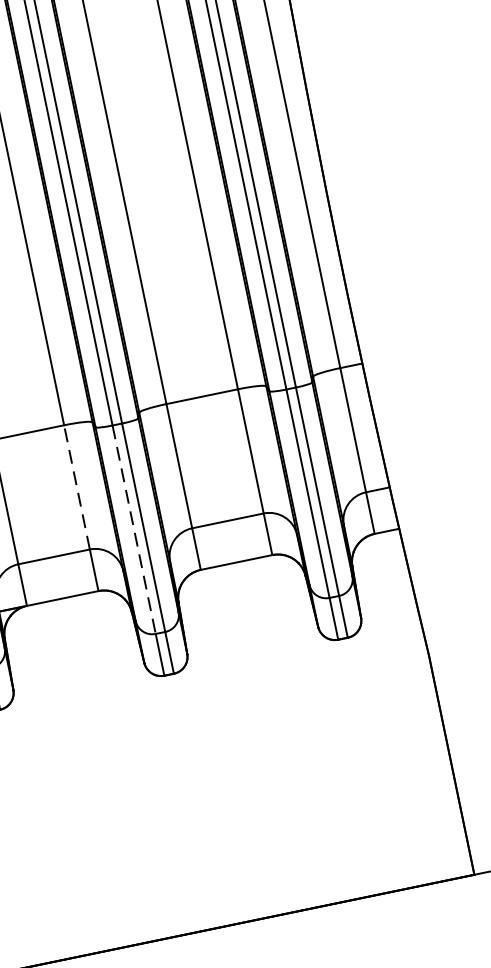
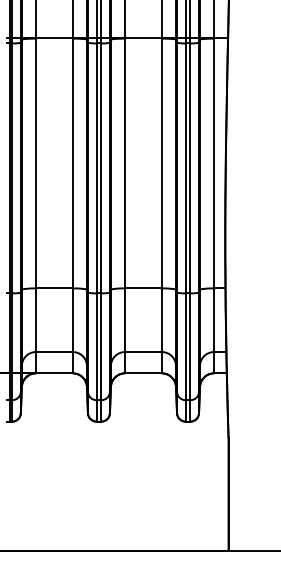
line: (76, 488) -> (72, 320), dashed -> solid
line: (134, 531) -> (96, 347), dashed -> solid

